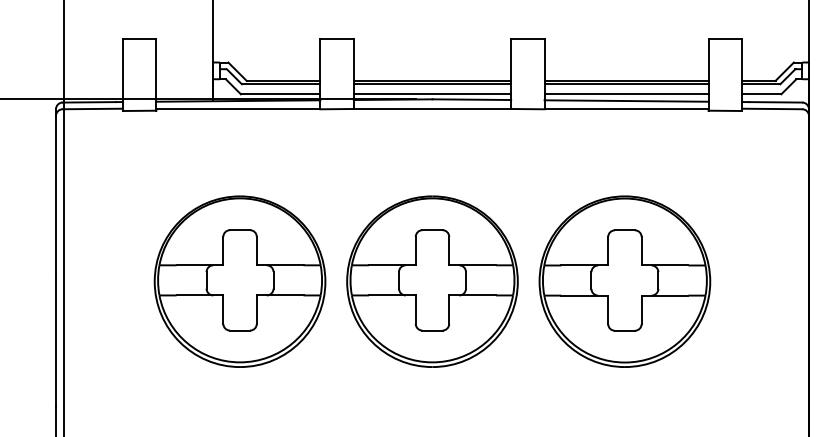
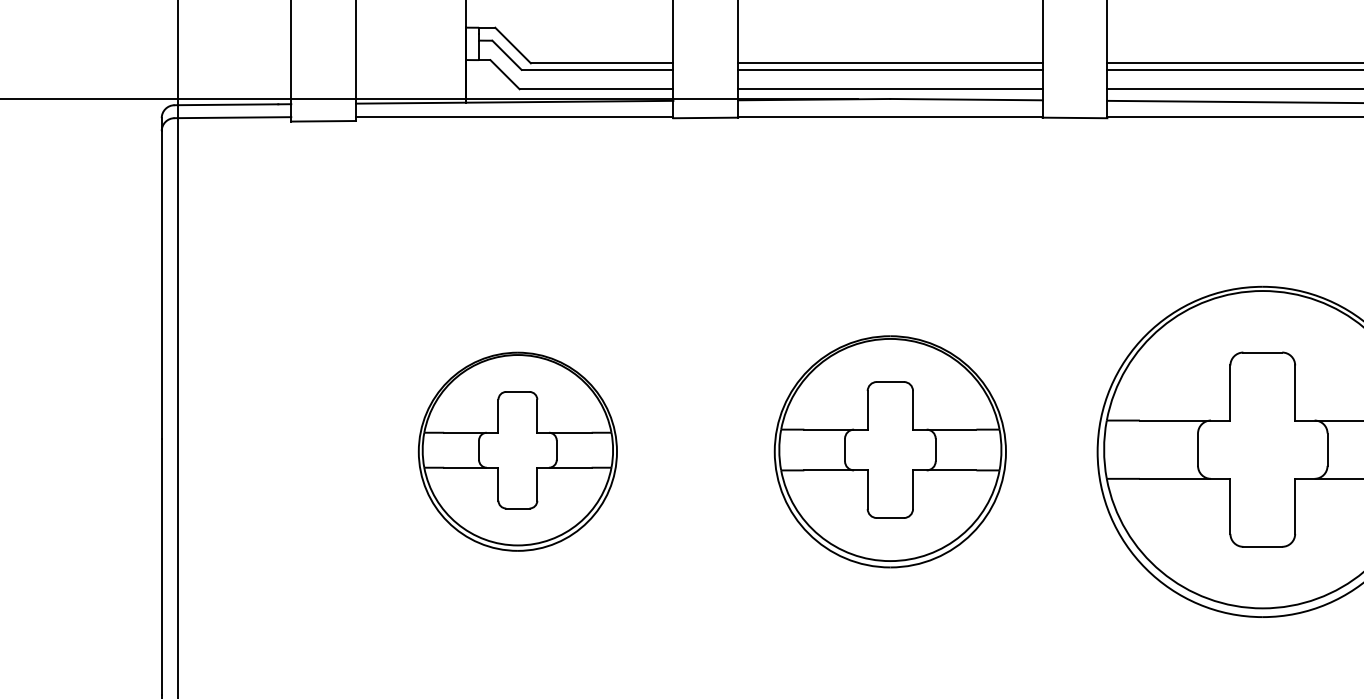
part: (239, 281) -> (516, 451), size x0.6
part: (432, 281) -> (890, 451), size x0.7

